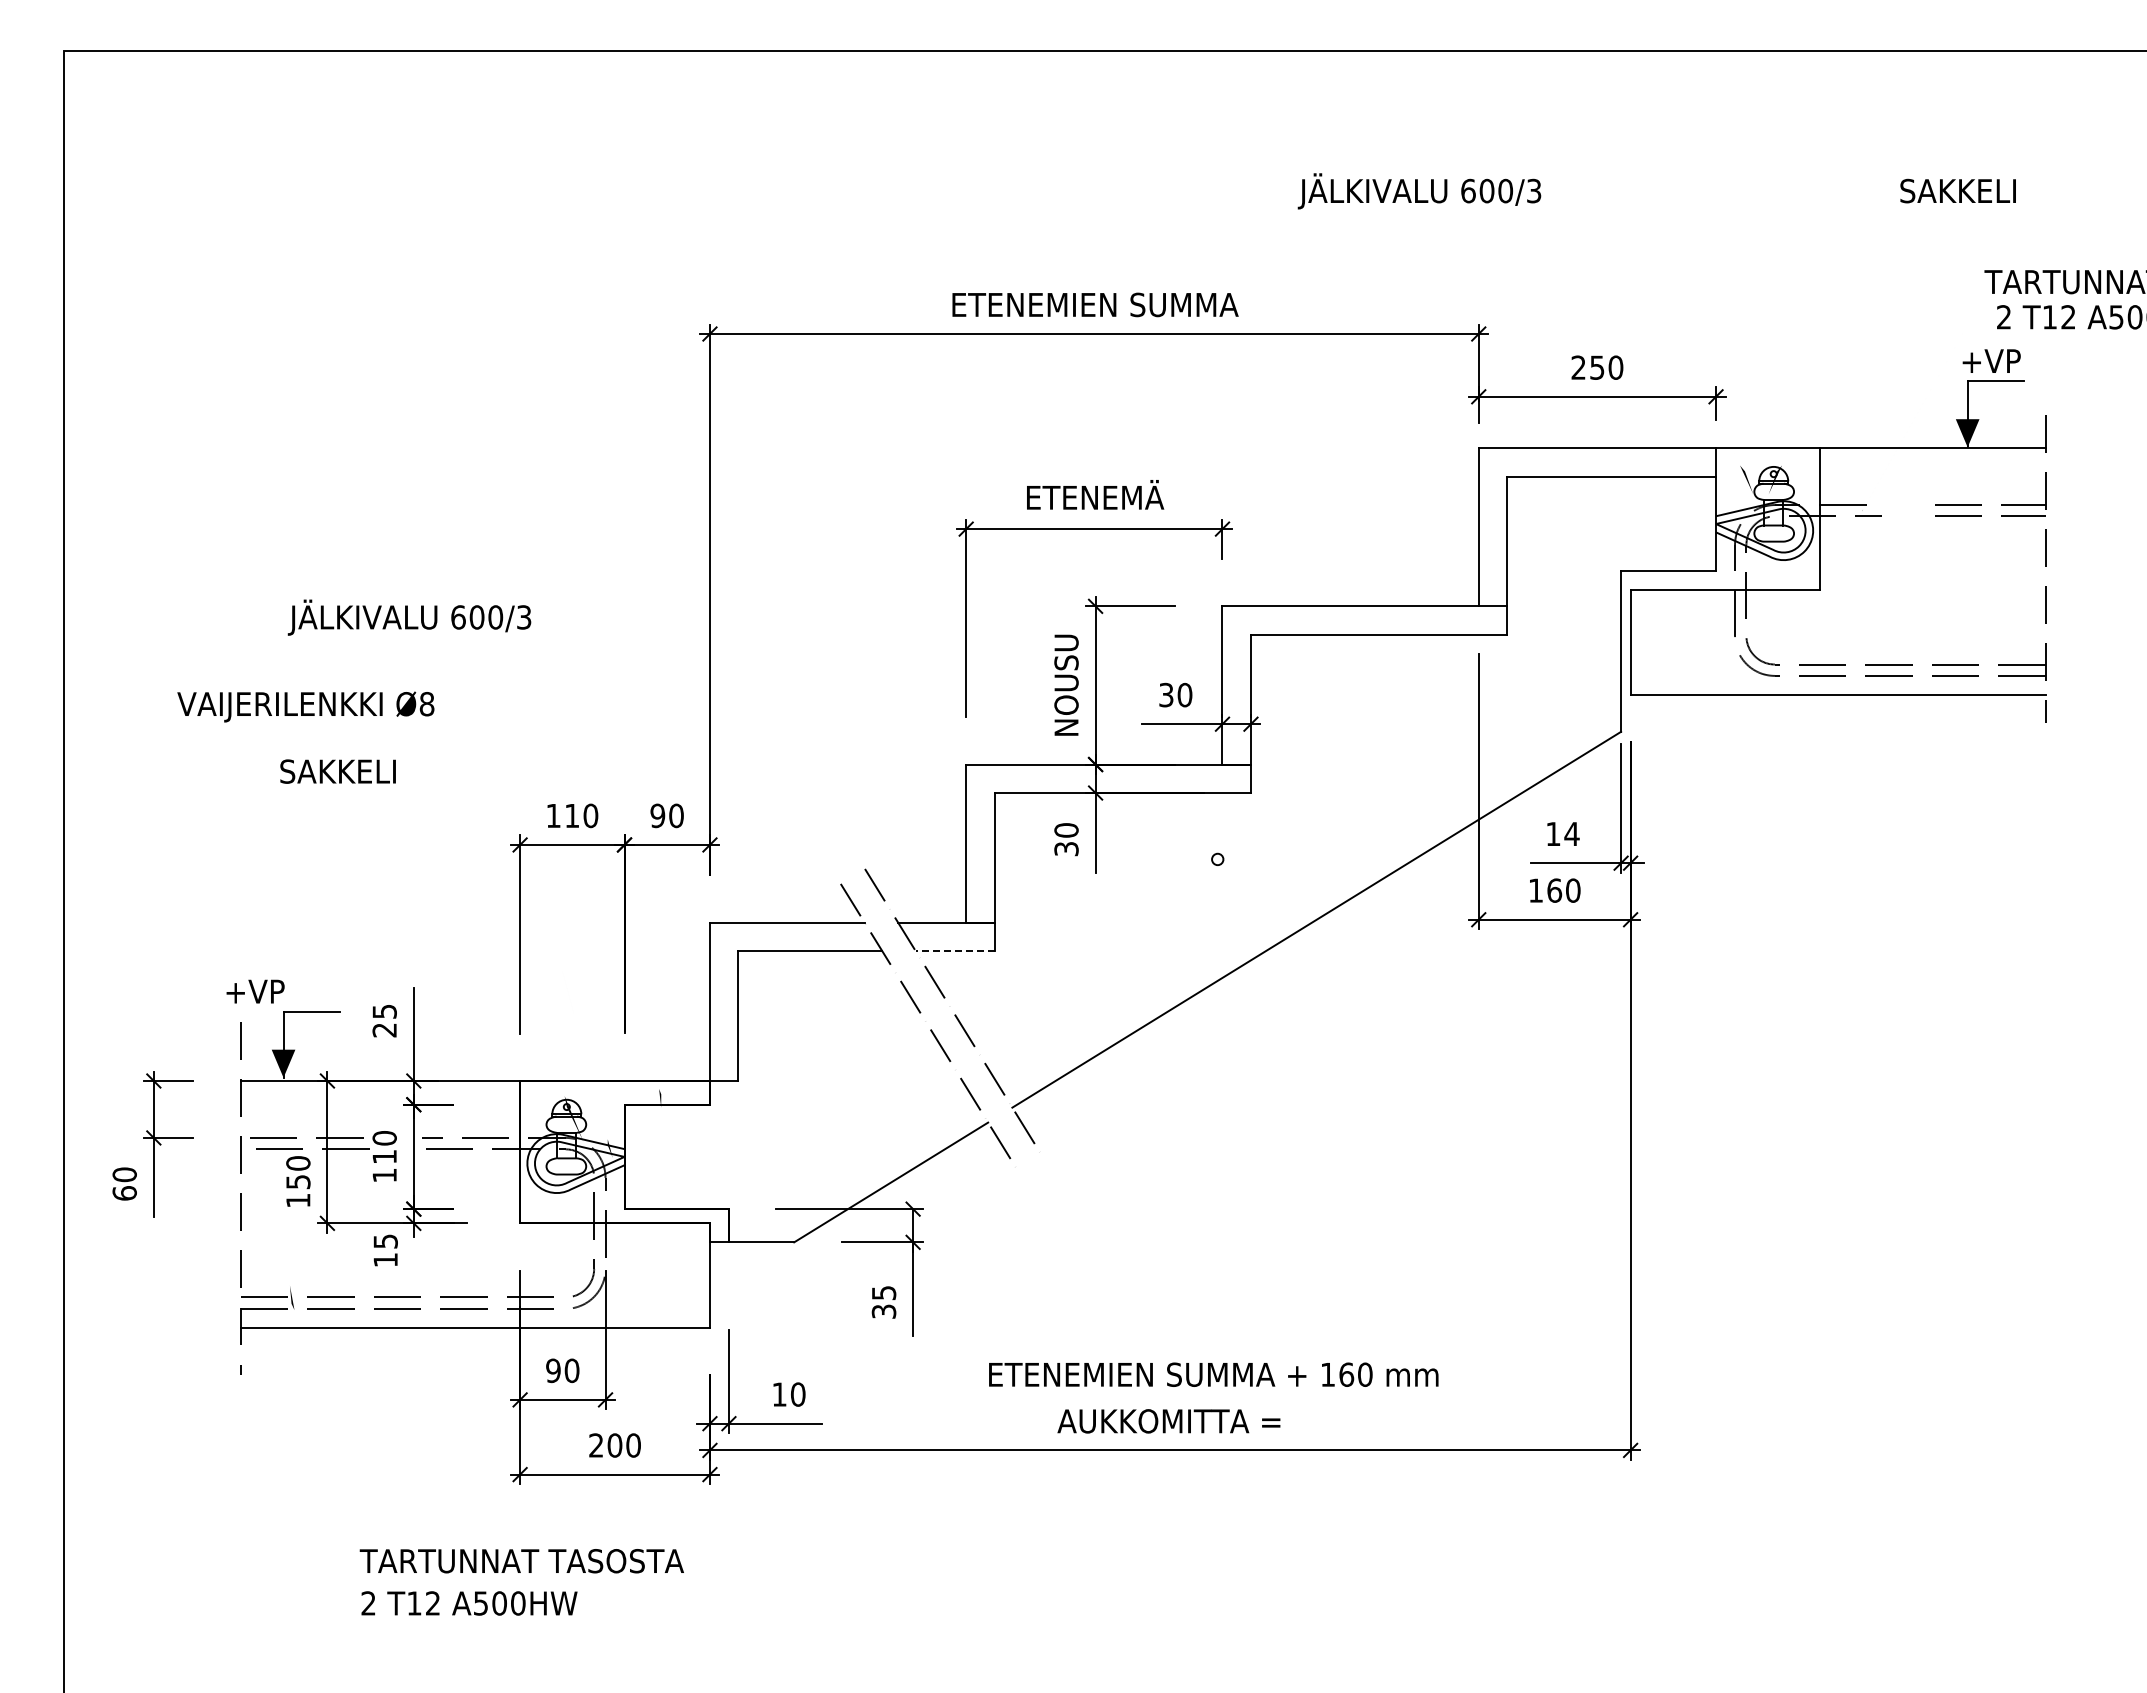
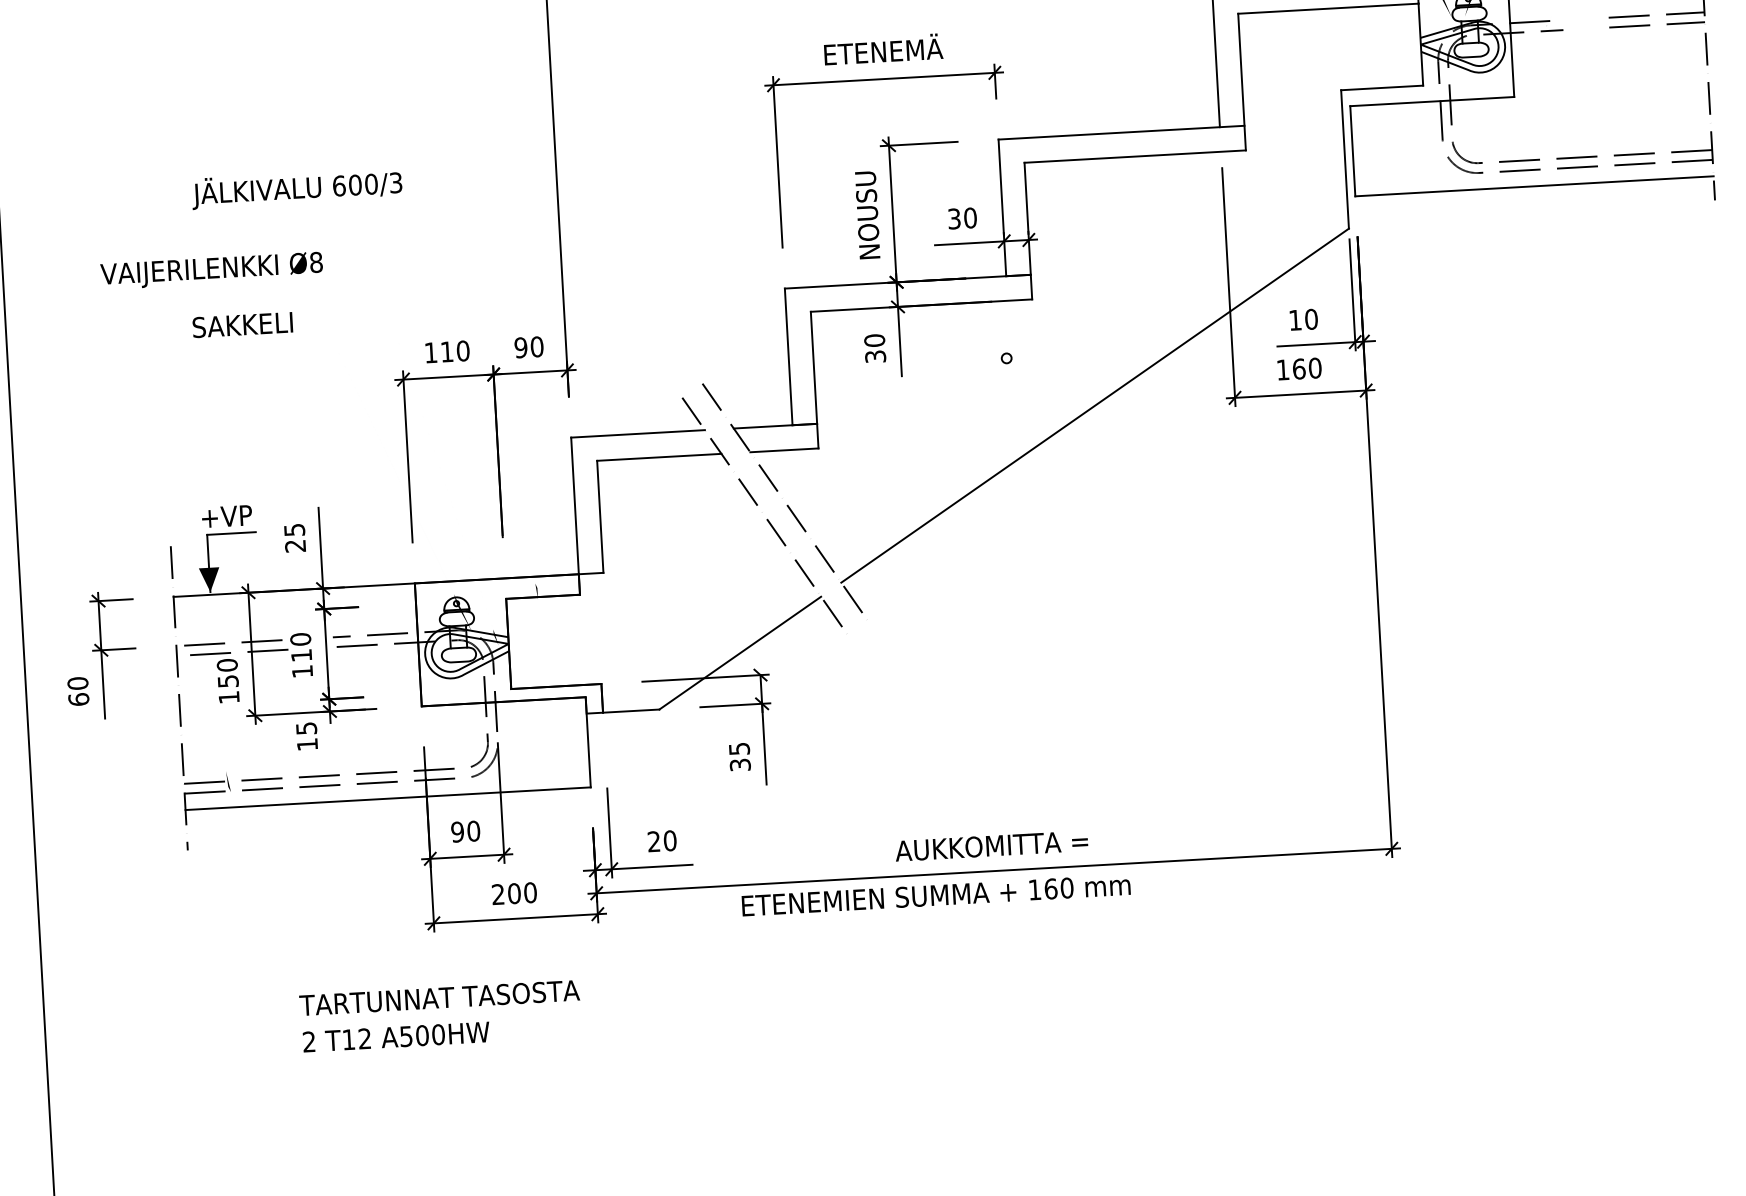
text: (1571, 833) -> (1310, 318), 14 -> 10
line: (954, 951) -> (783, 450), dashed -> solid
text: (255, 991) -> (226, 516), moved
text: (1213, 1374) -> (936, 895), moved
text: (779, 1394) -> (654, 841), 10 -> 20

